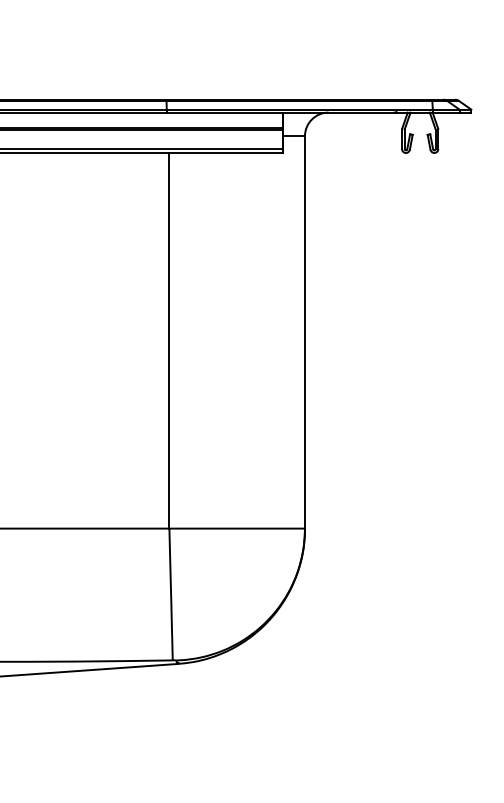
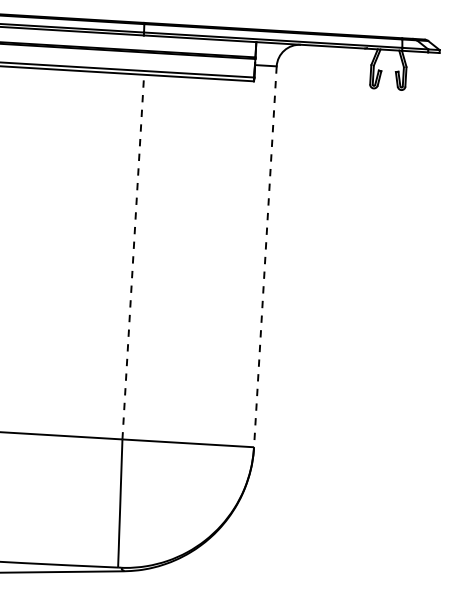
line: (304, 332) -> (264, 256), solid -> dashed
line: (169, 340) -> (133, 256), solid -> dashed

